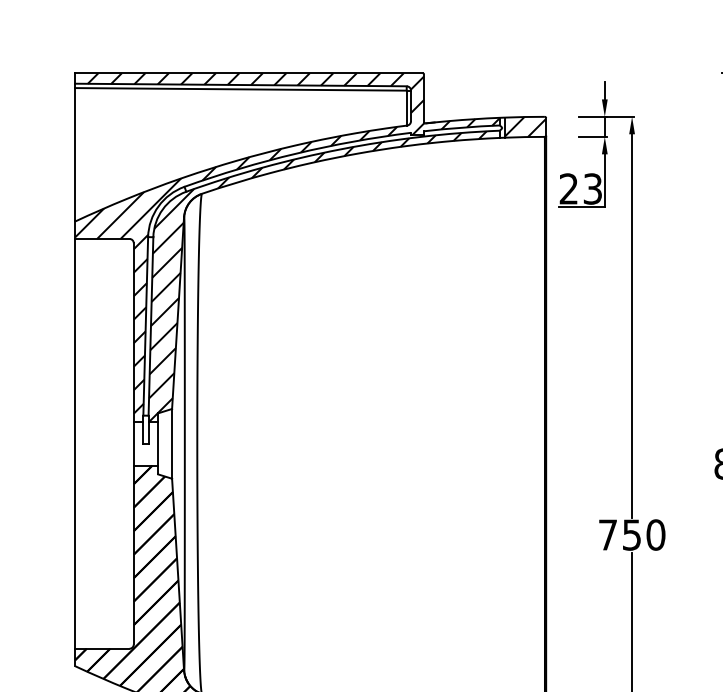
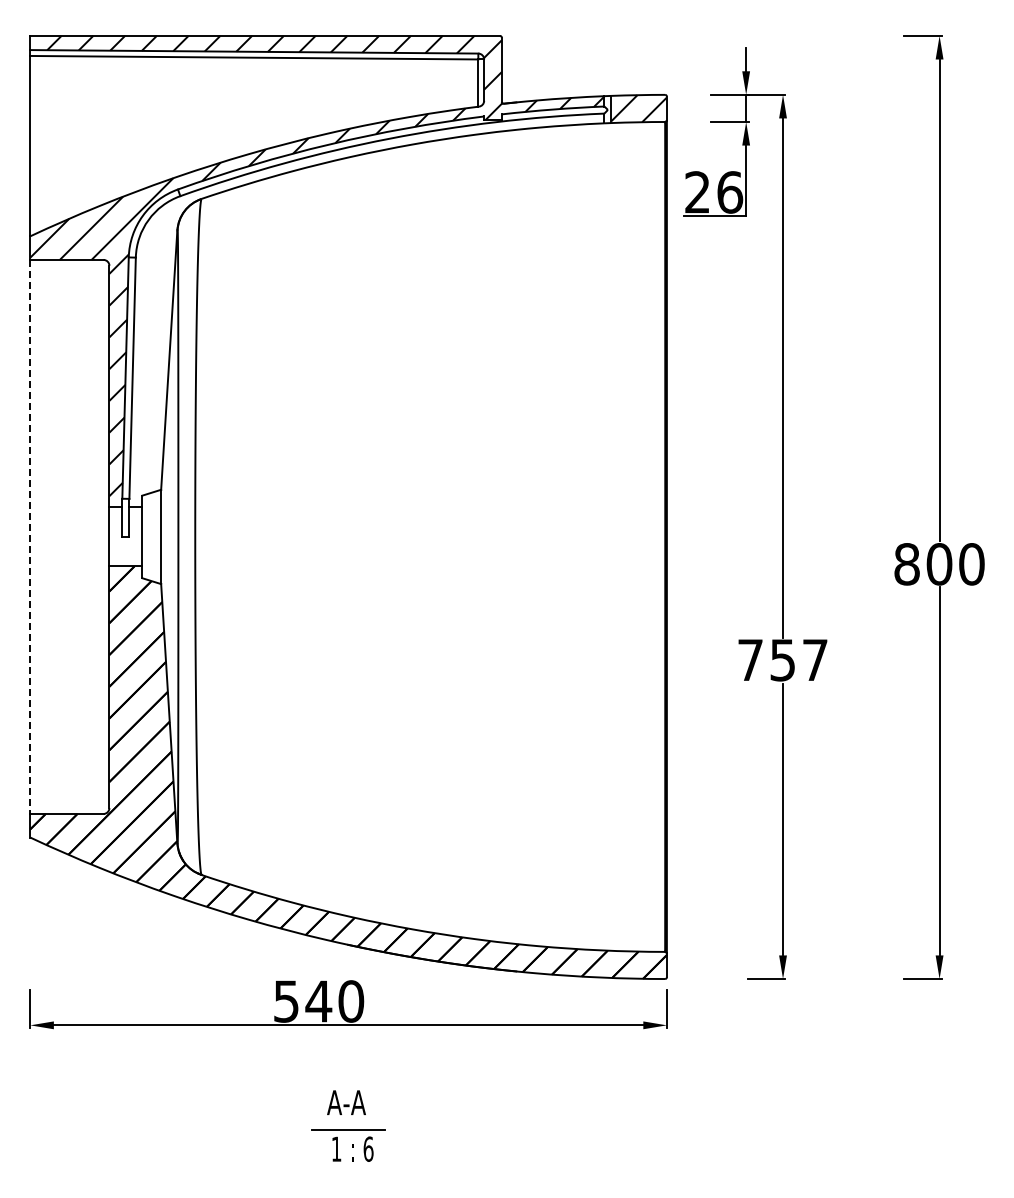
text: (593, 189) -> (730, 192), 23 -> 26
hatch: (317, 276) -> (357, 310), removed
line: (75, 444) -> (30, 537), solid -> dashed
text: (656, 534) -> (815, 659), 750 -> 757

